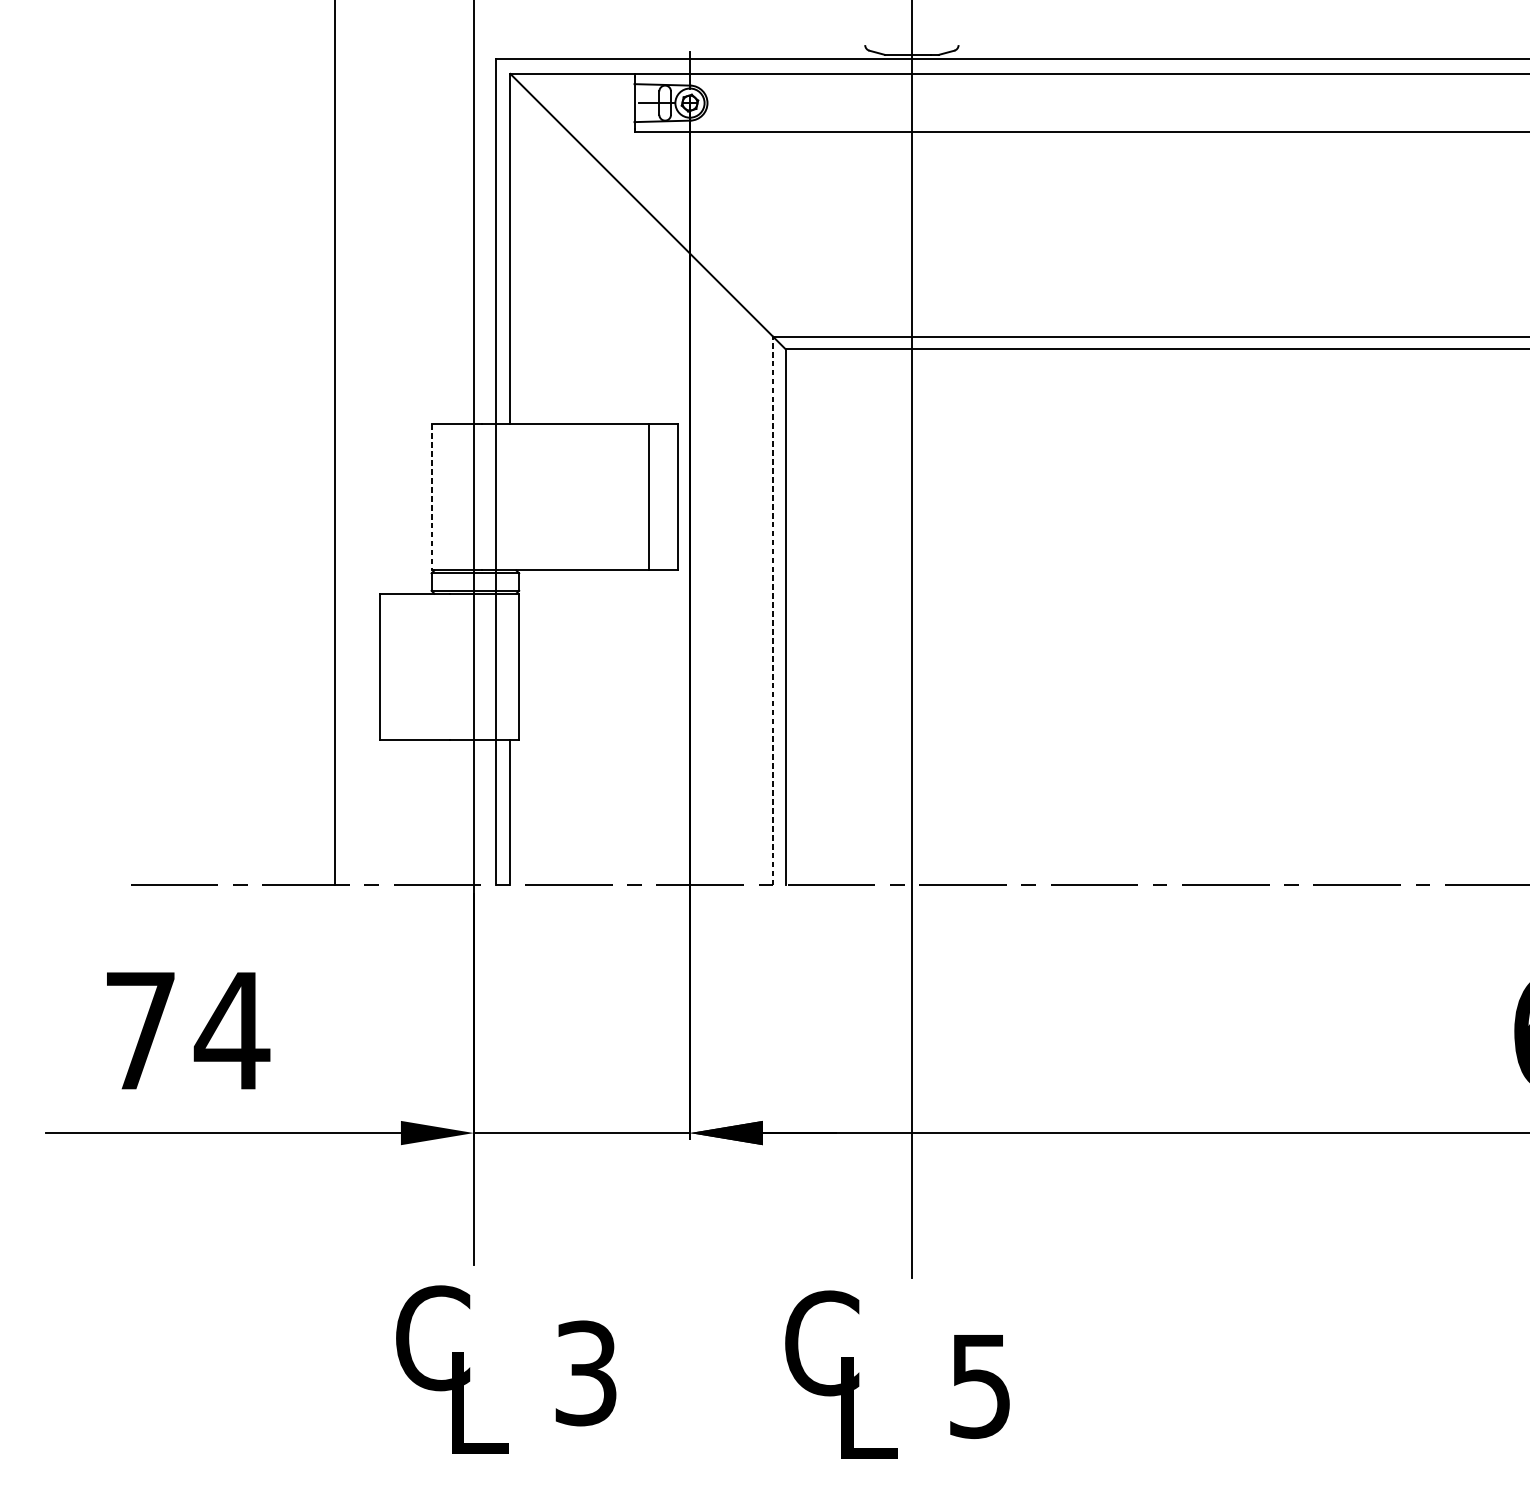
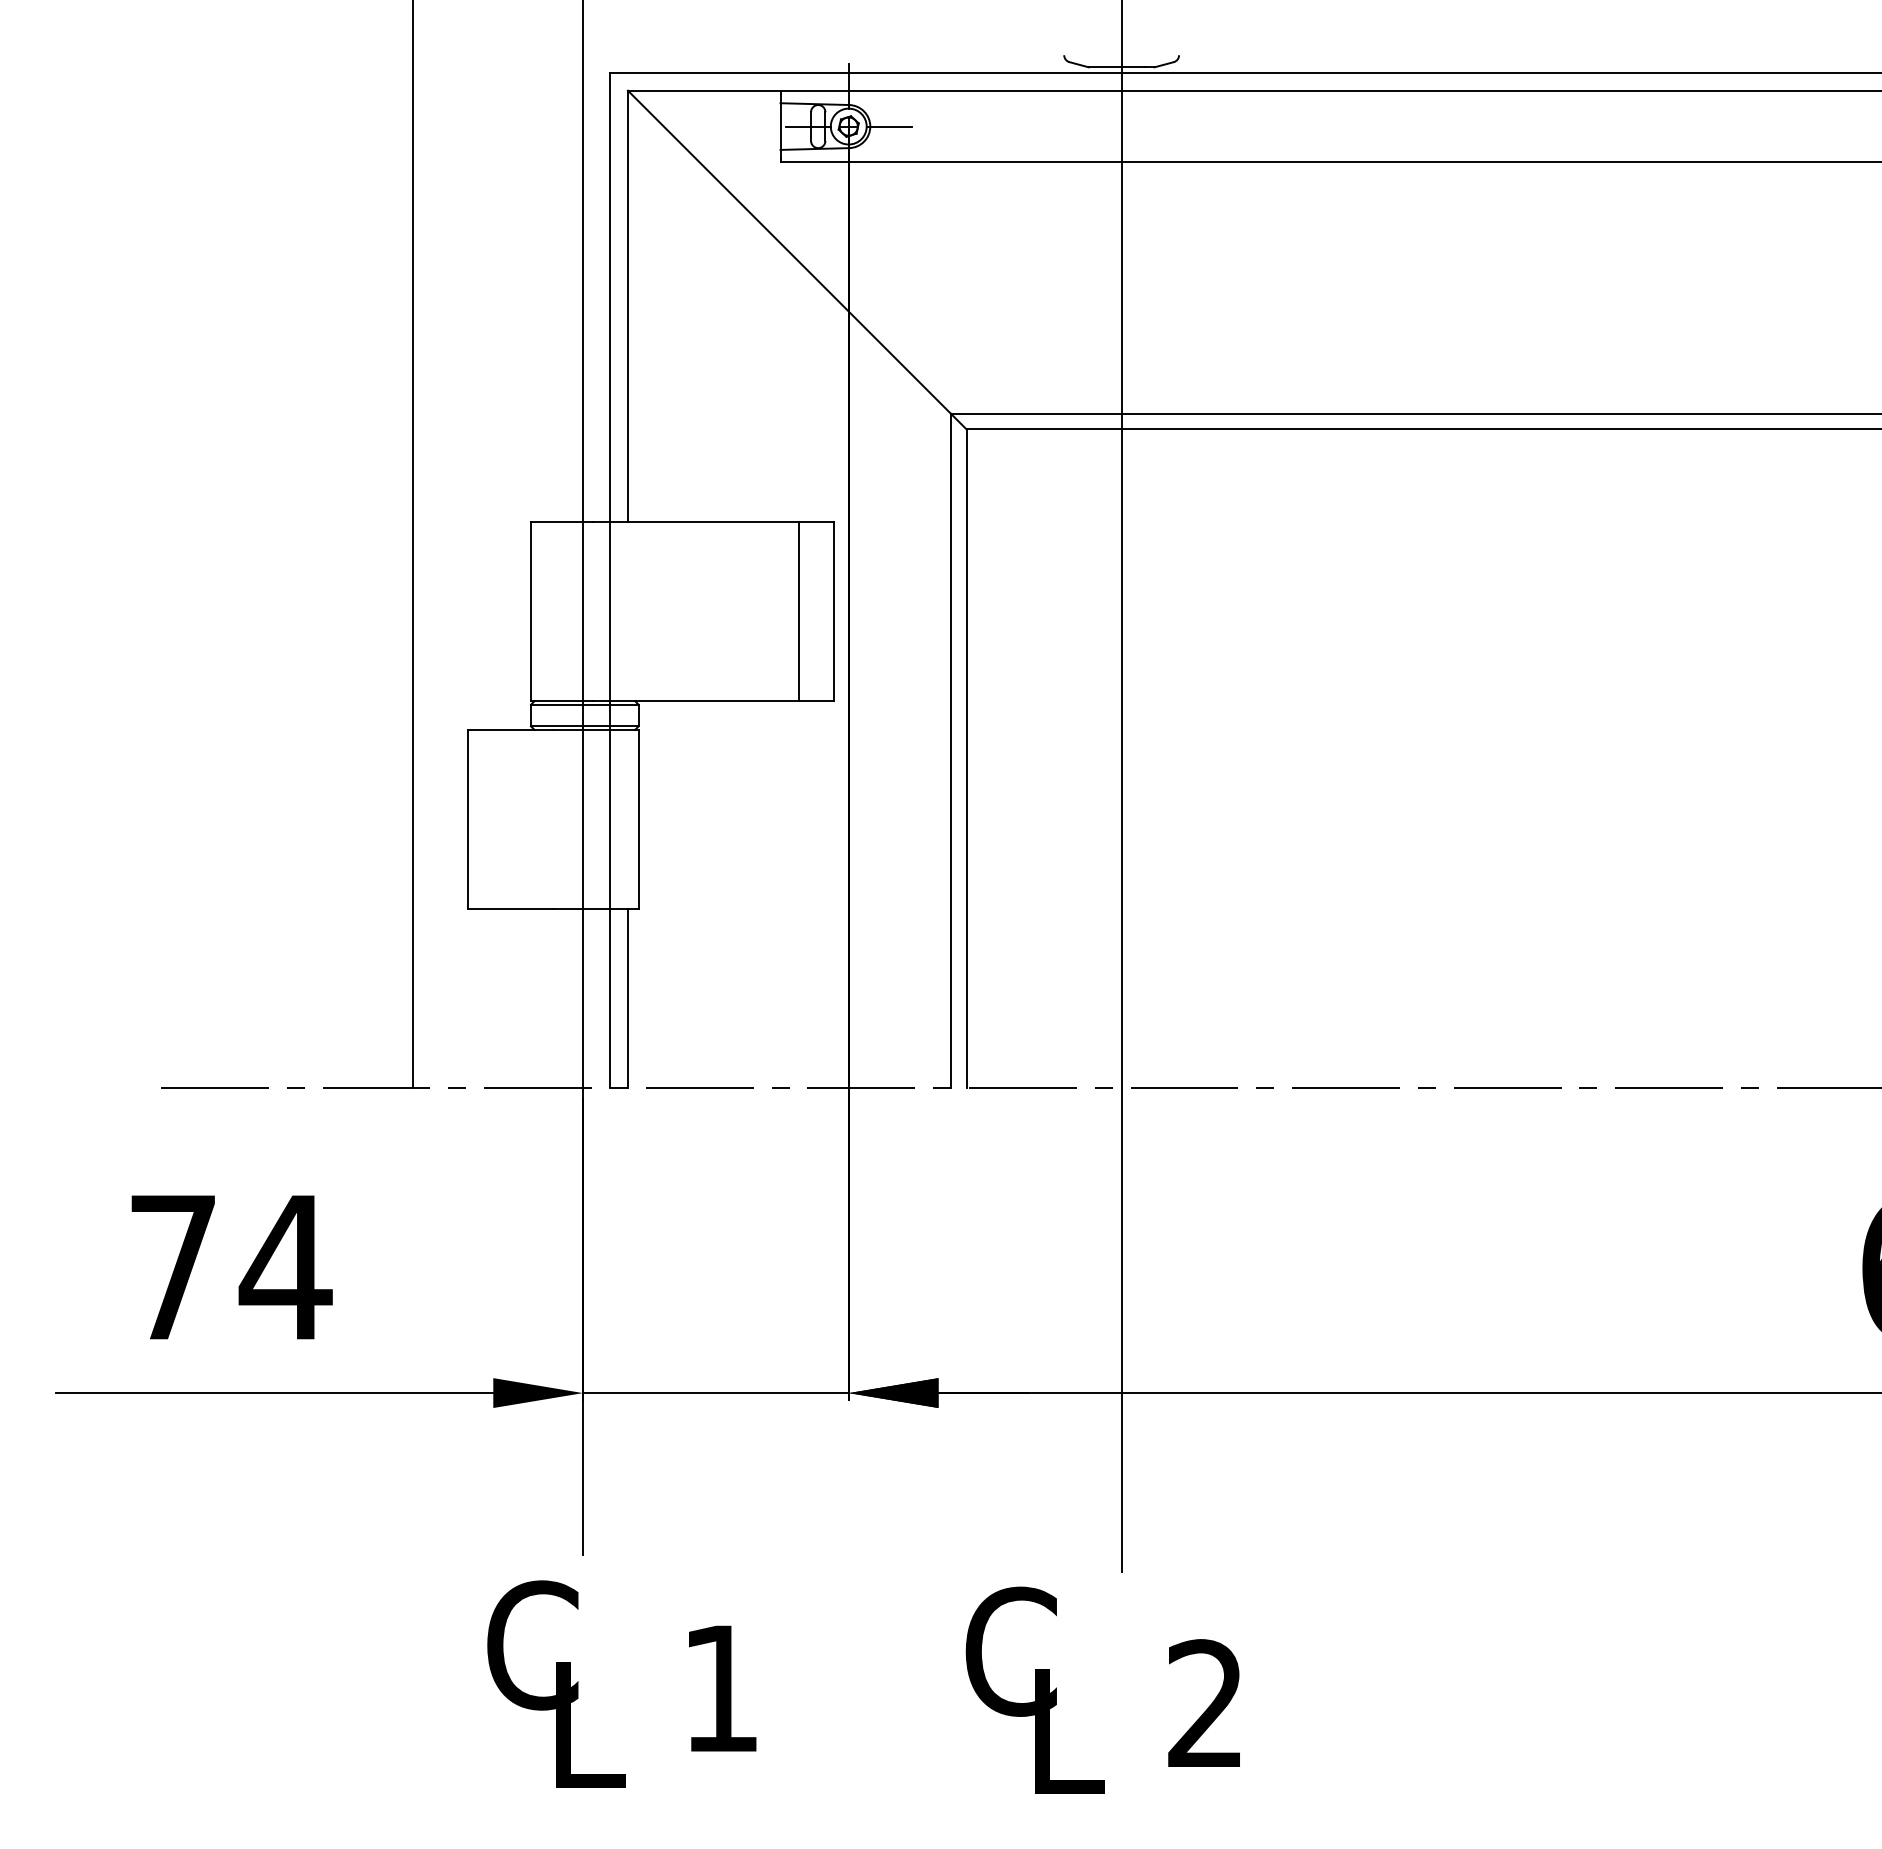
line: (722, 103) -> (888, 126), added
line: (431, 497) -> (530, 611), dashed -> solid
line: (773, 610) -> (951, 750), dashed -> solid
text: (585, 1373) -> (720, 1688), 3 -> 1
text: (979, 1386) -> (1204, 1704), 5 -> 2

